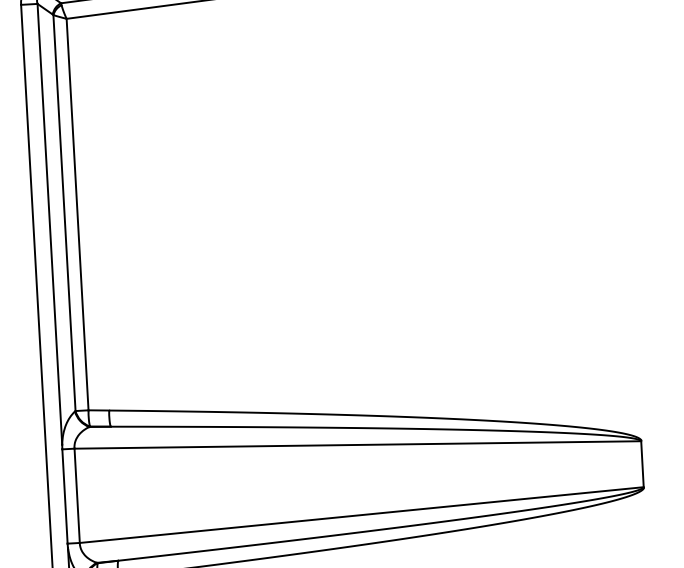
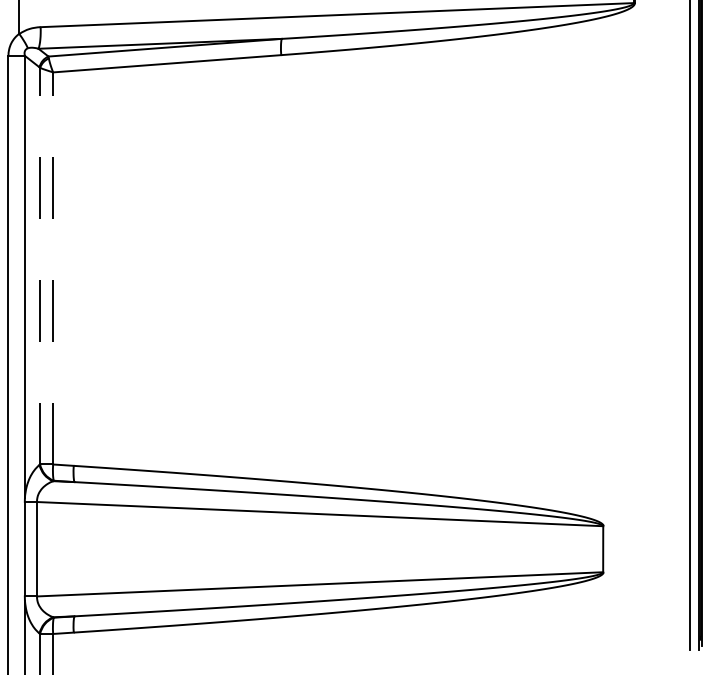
line: (64, 212) -> (40, 265), solid -> dashed
line: (77, 213) -> (53, 267), solid -> dashed

